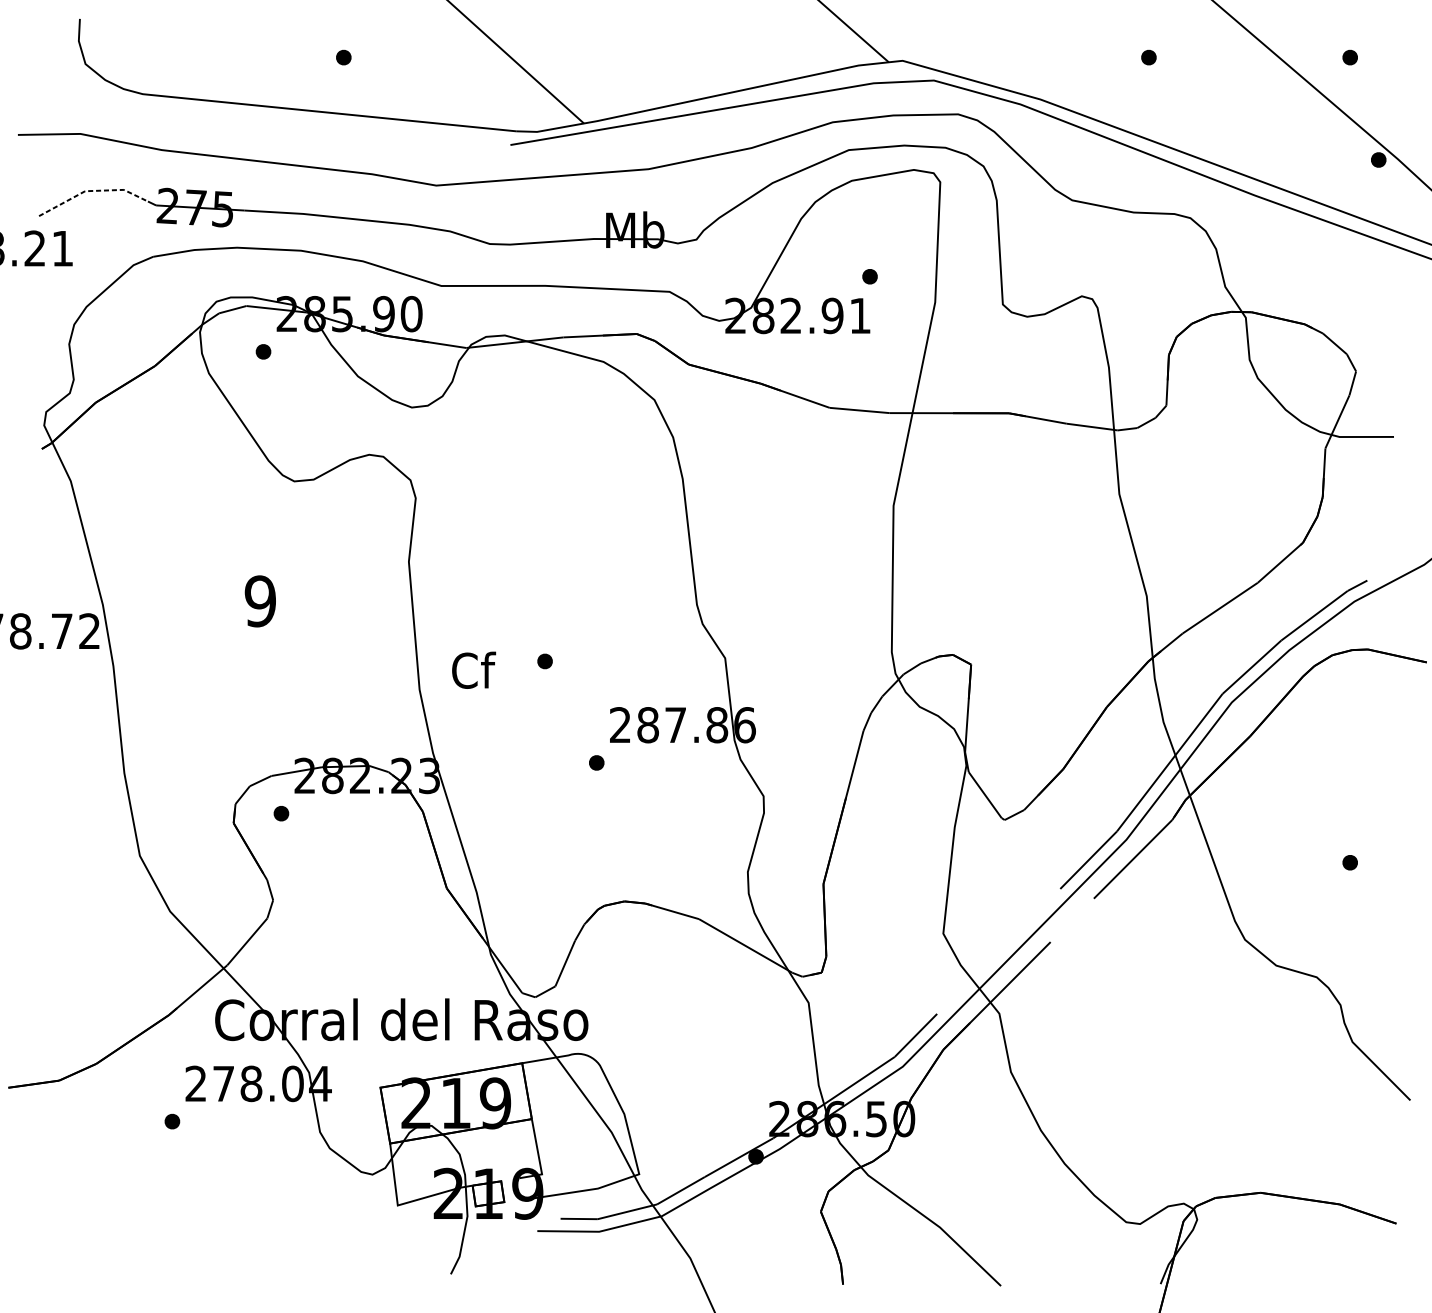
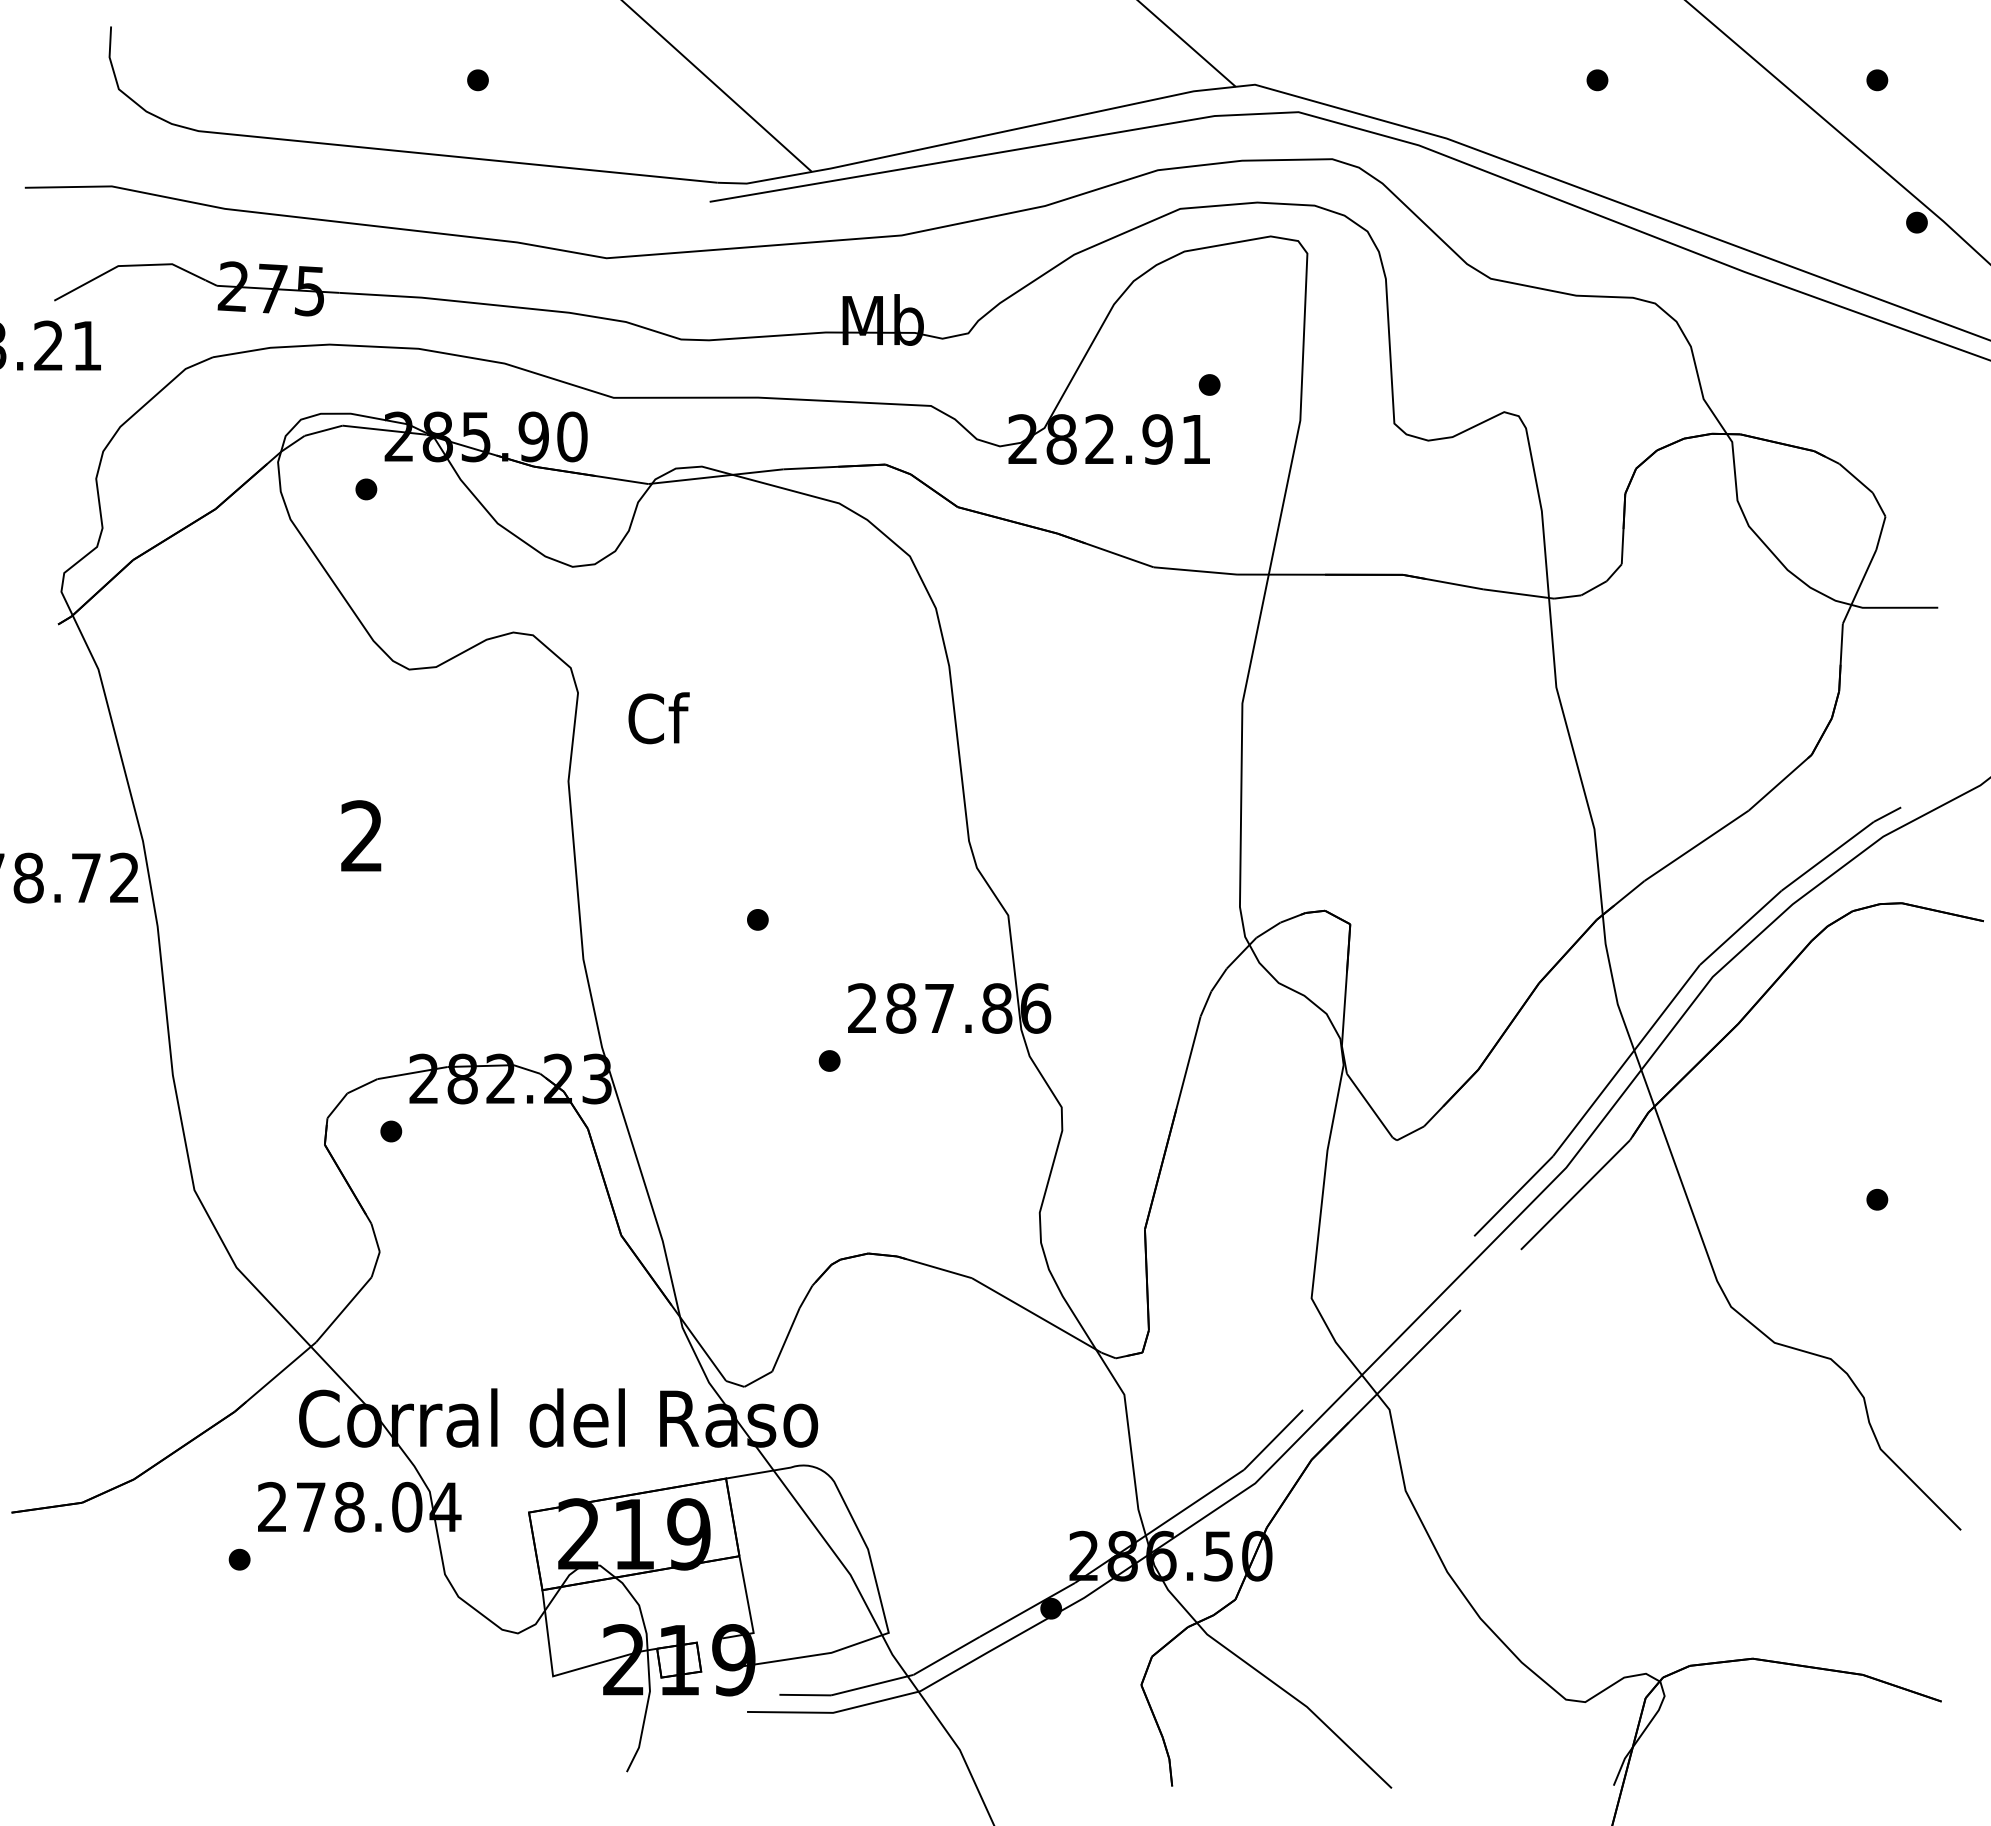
line: (92, 190) -> (128, 265), dashed -> solid
text: (260, 601) -> (361, 836), 9 -> 2
text: (473, 670) -> (658, 718), moved

